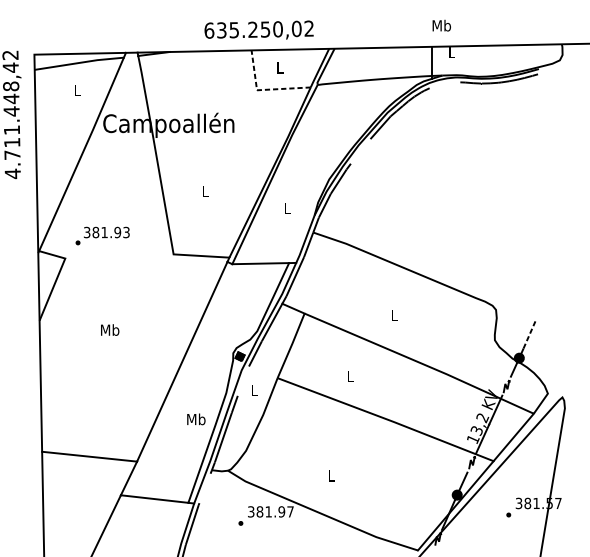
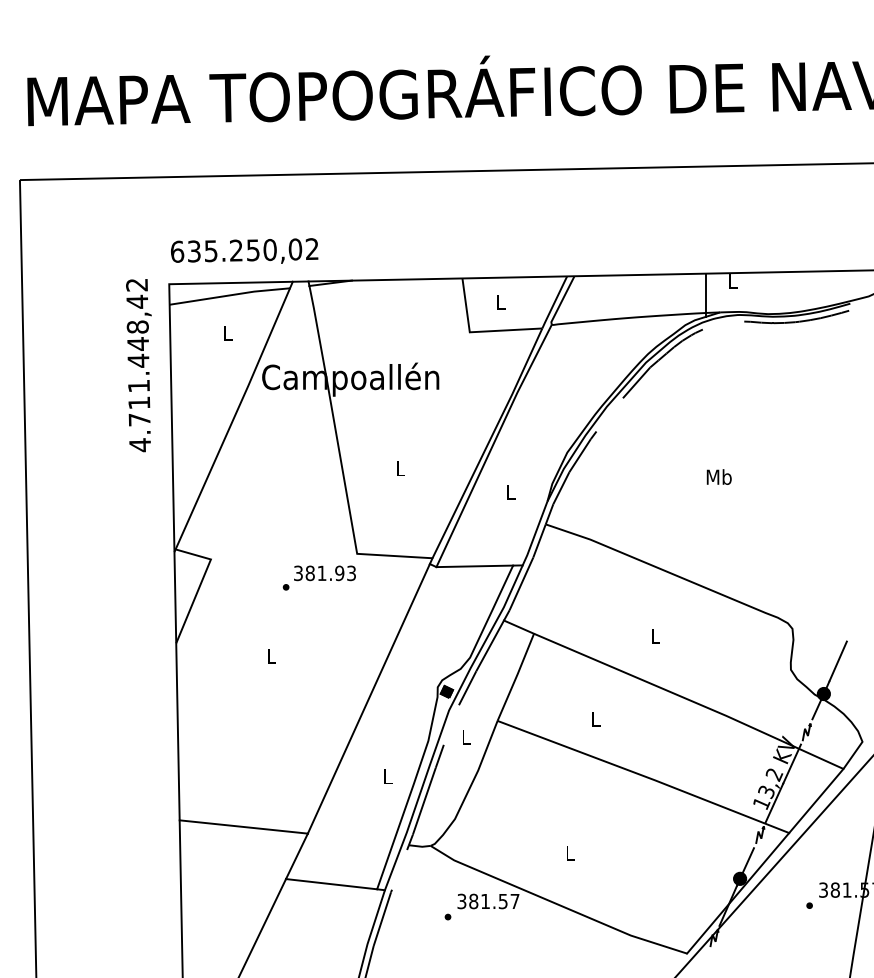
text: (441, 25) -> (718, 476), moved
text: (259, 29) -> (244, 250), moved
line: (262, 89) -> (477, 331), dashed -> solid
text: (102, 235) -> (318, 577), moved
text: (110, 329) -> (271, 655), Mb -> L
line: (530, 333) -> (838, 660), dashed -> solid
text: (196, 419) -> (387, 776), Mb -> L
text: (281, 511) -> (502, 900), 381.97 -> 381.57

